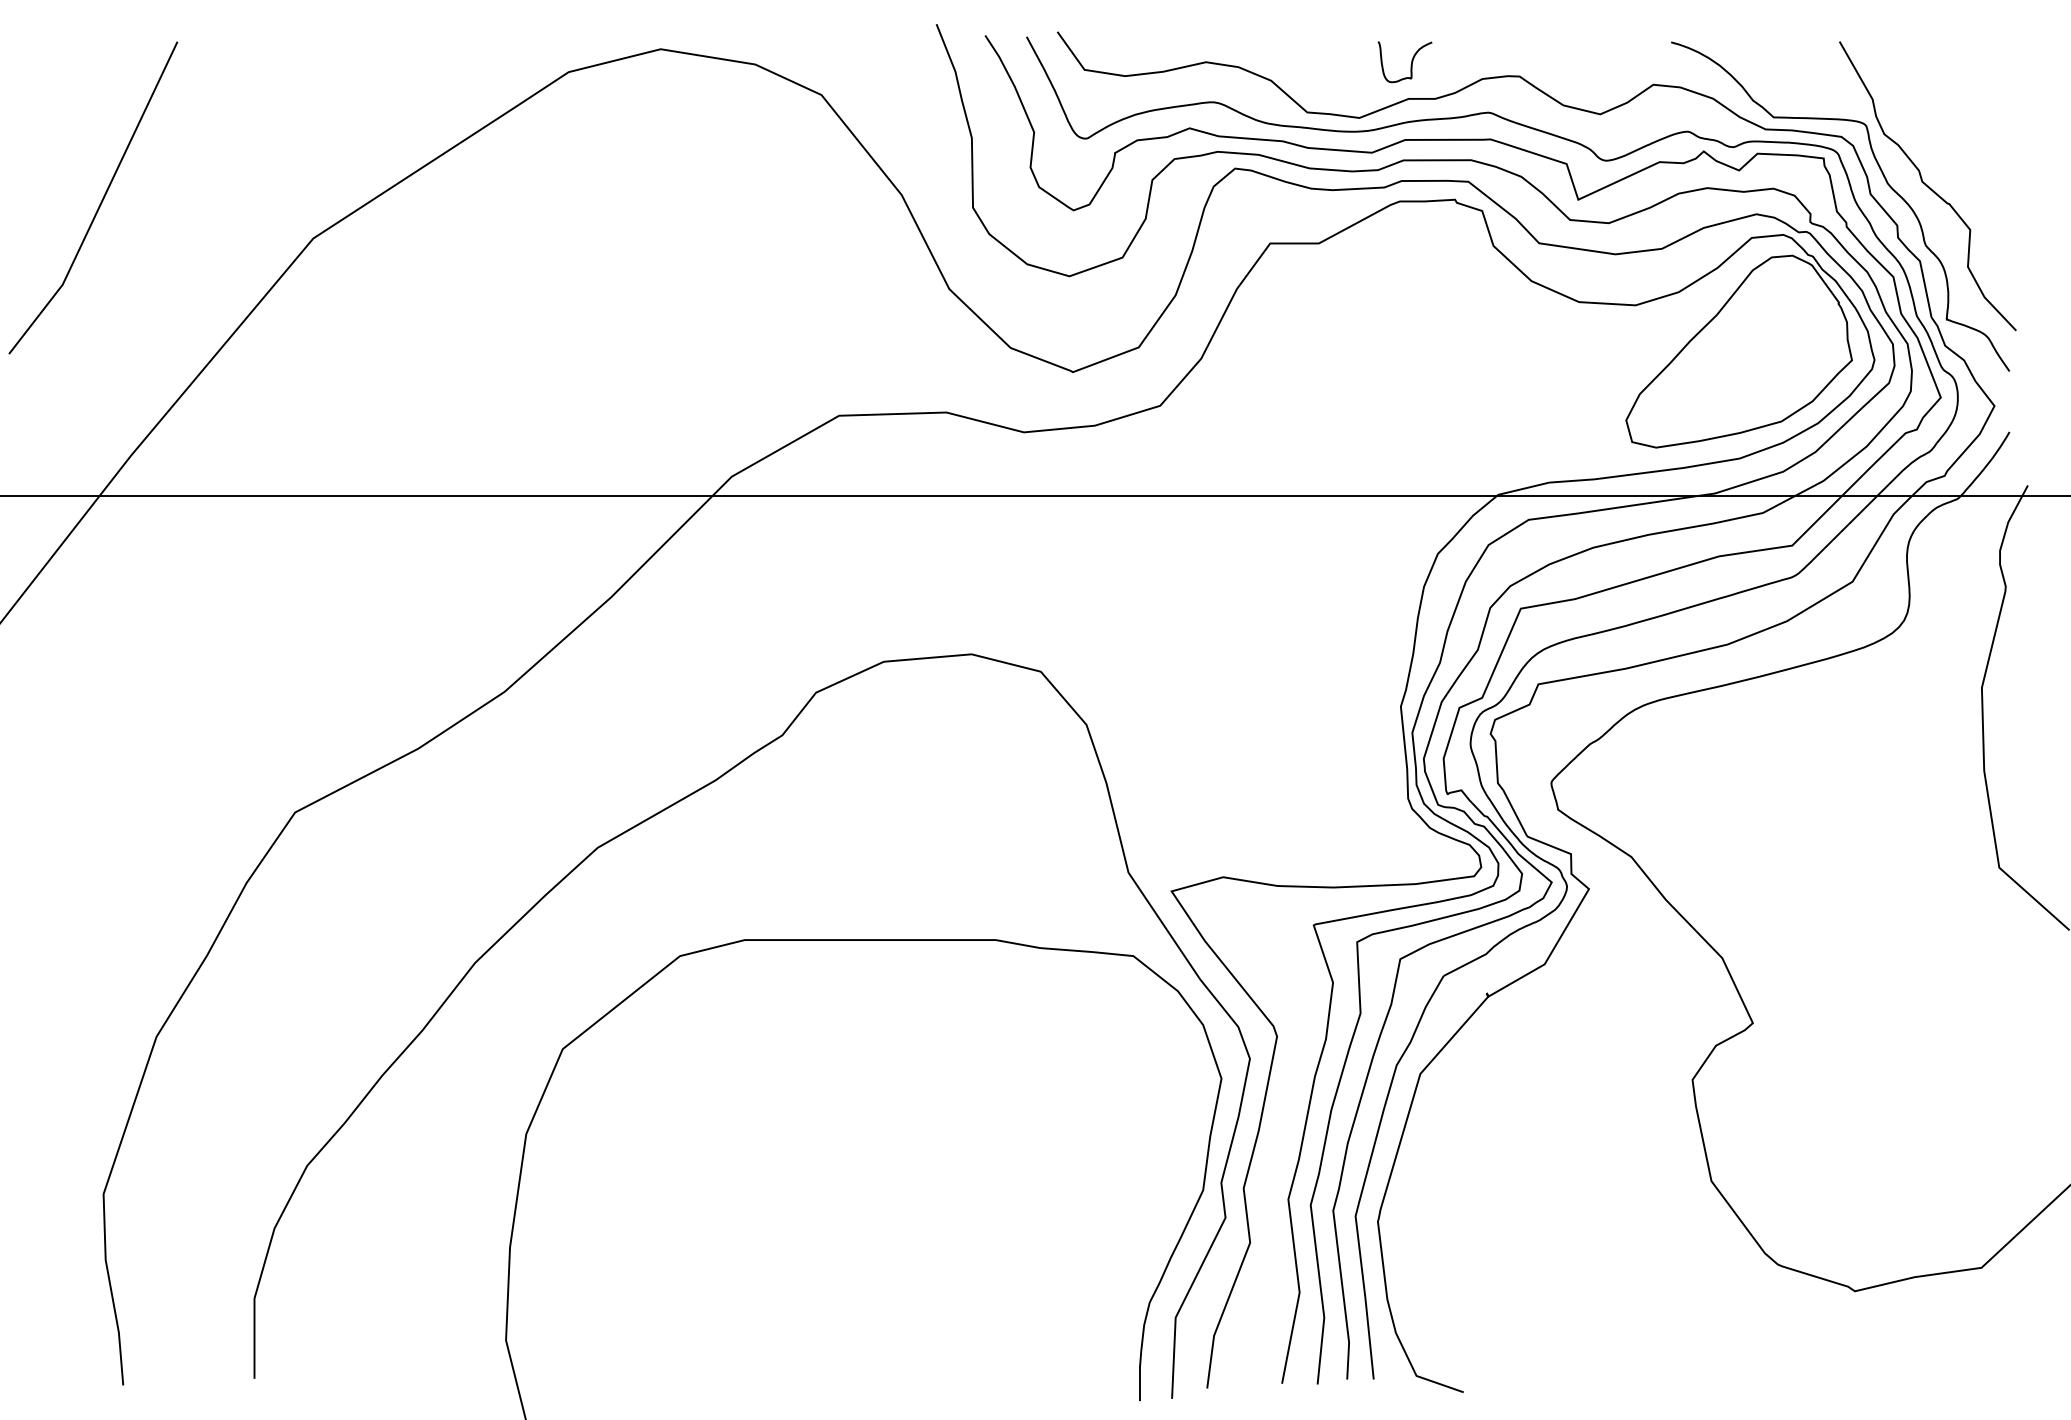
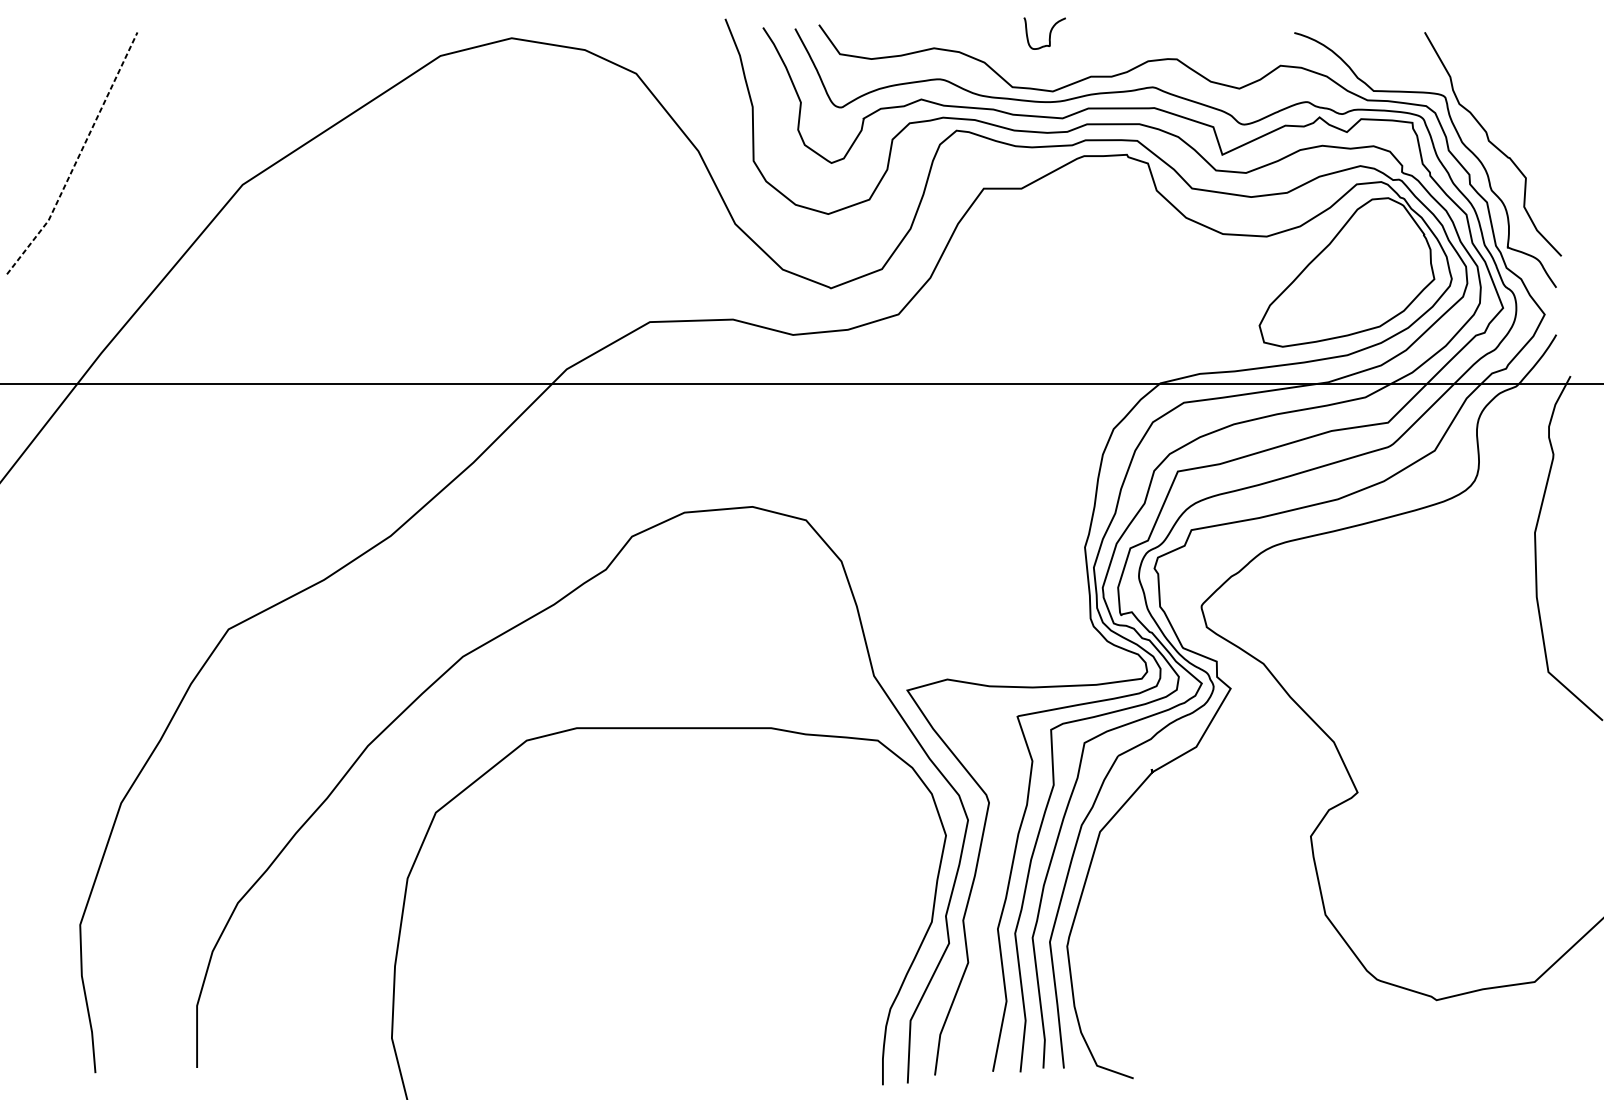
curve: (1410, 65) -> (1049, 36), moved
line: (101, 203) -> (78, 157), solid -> dashed

